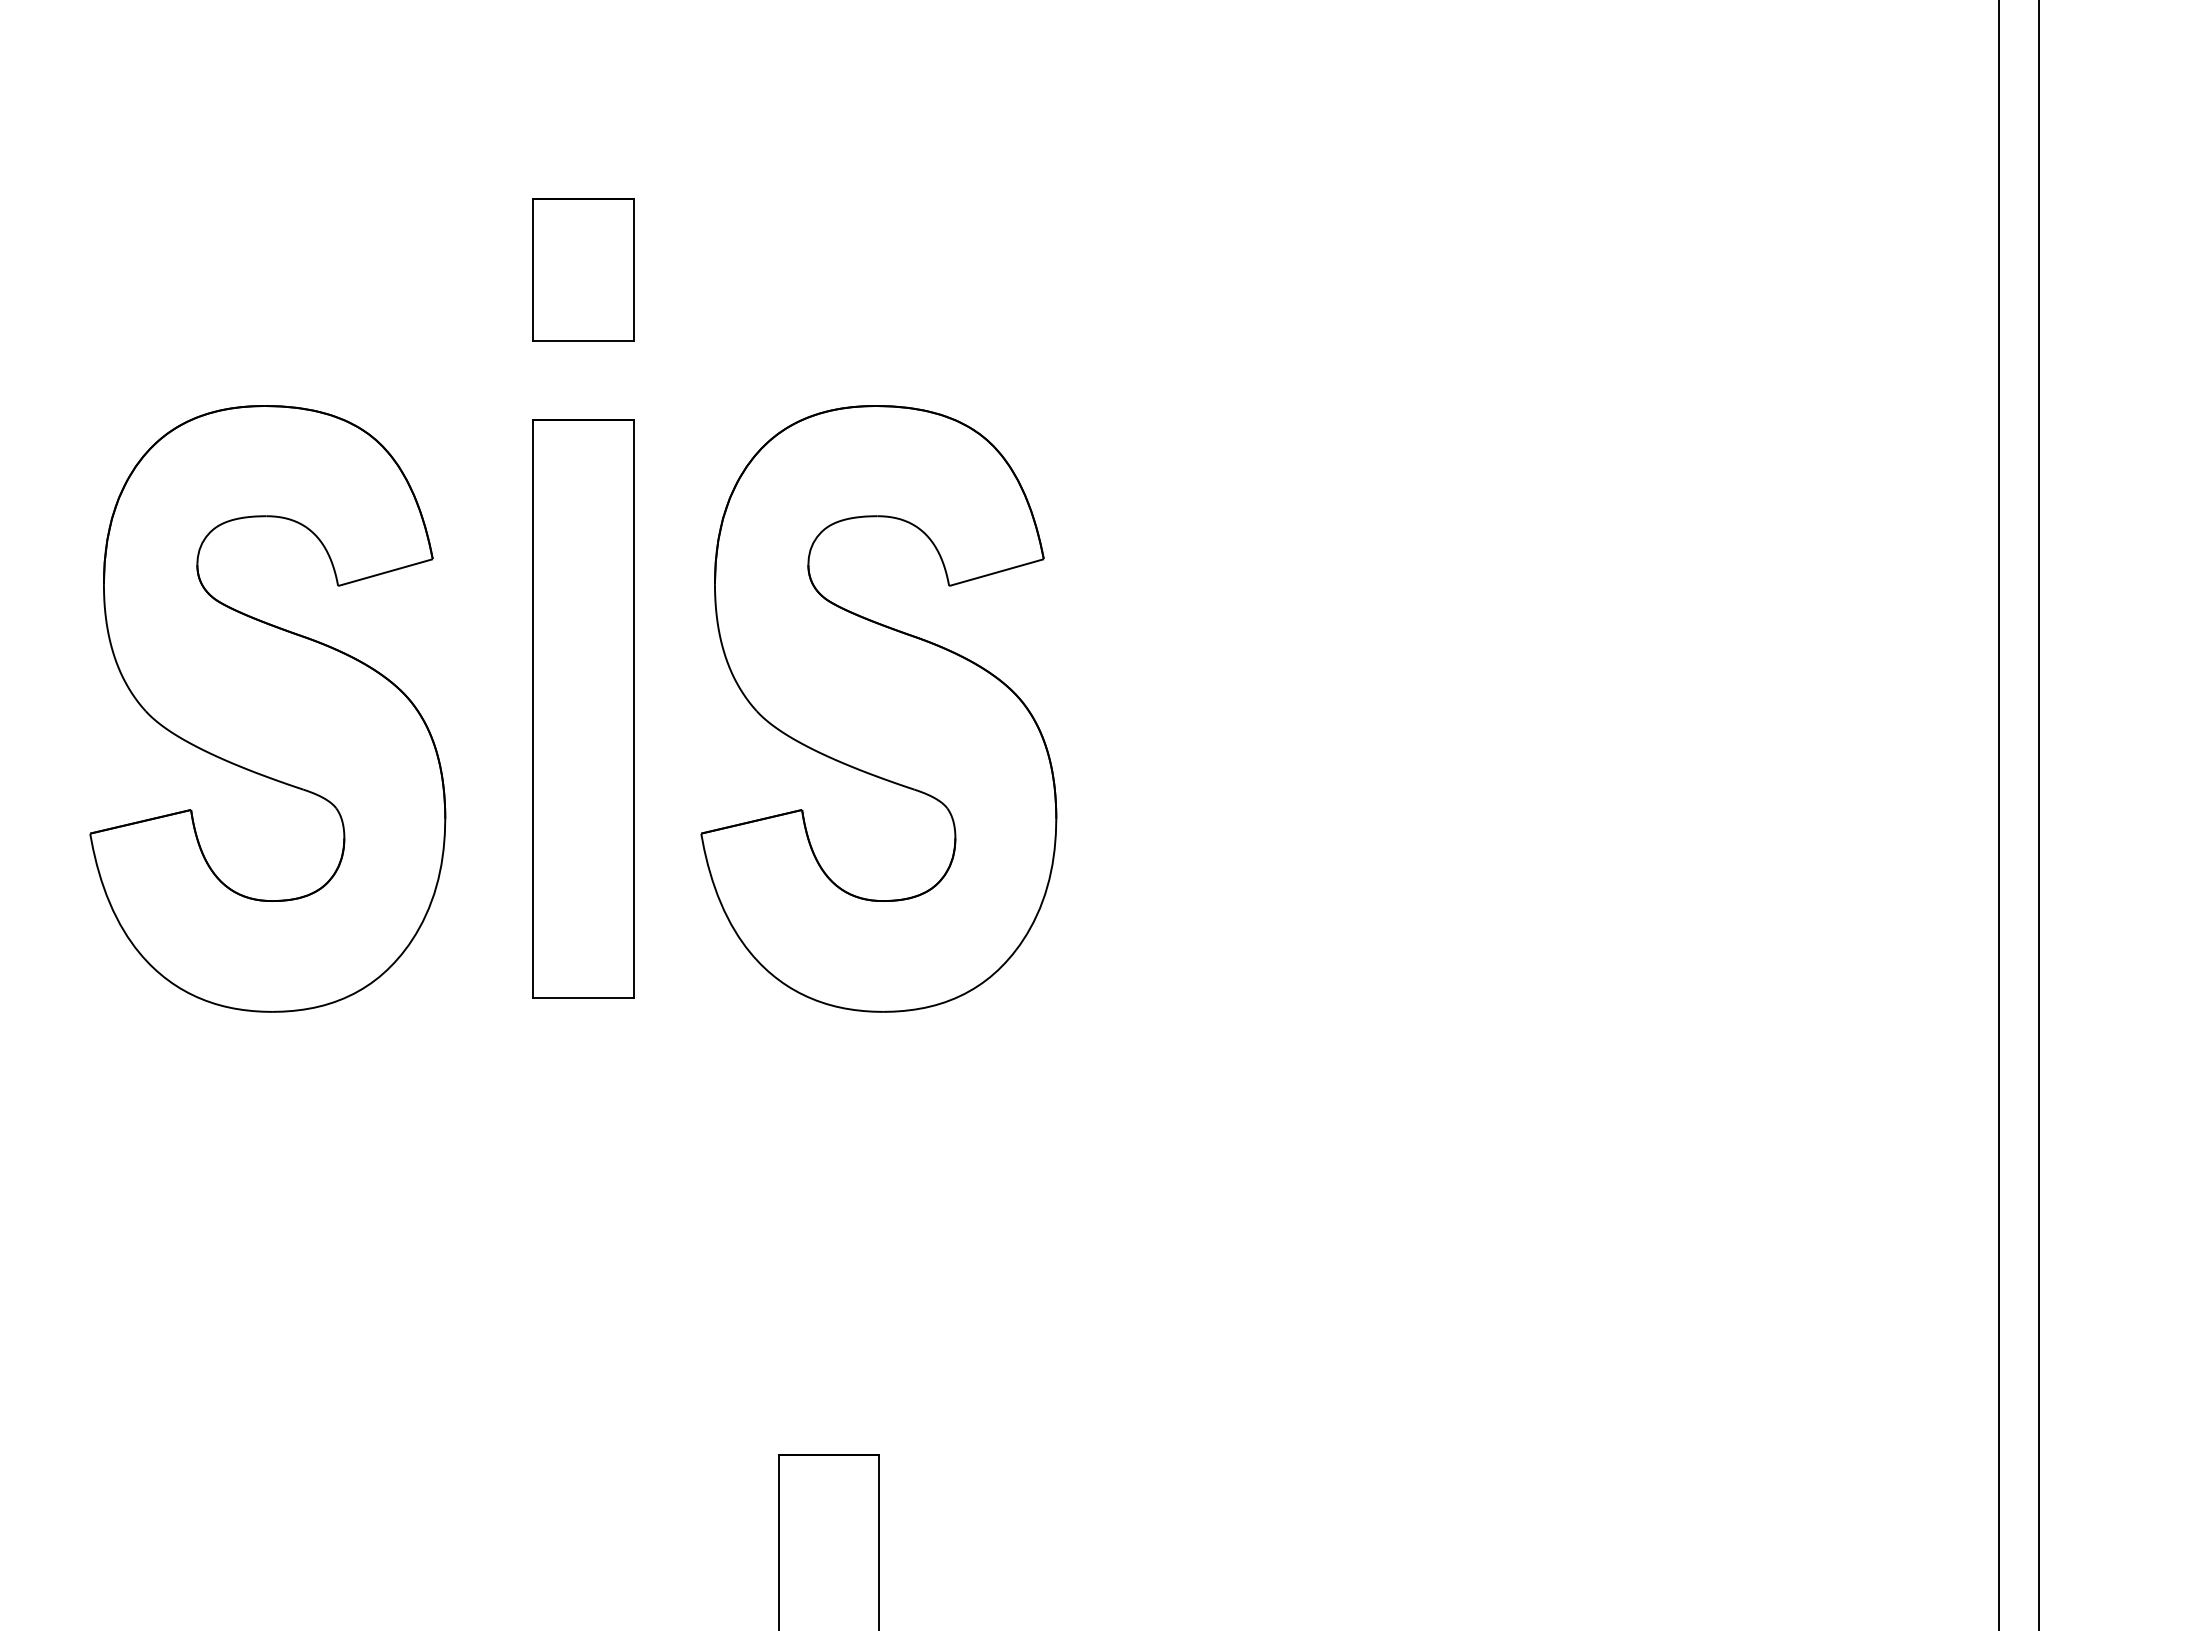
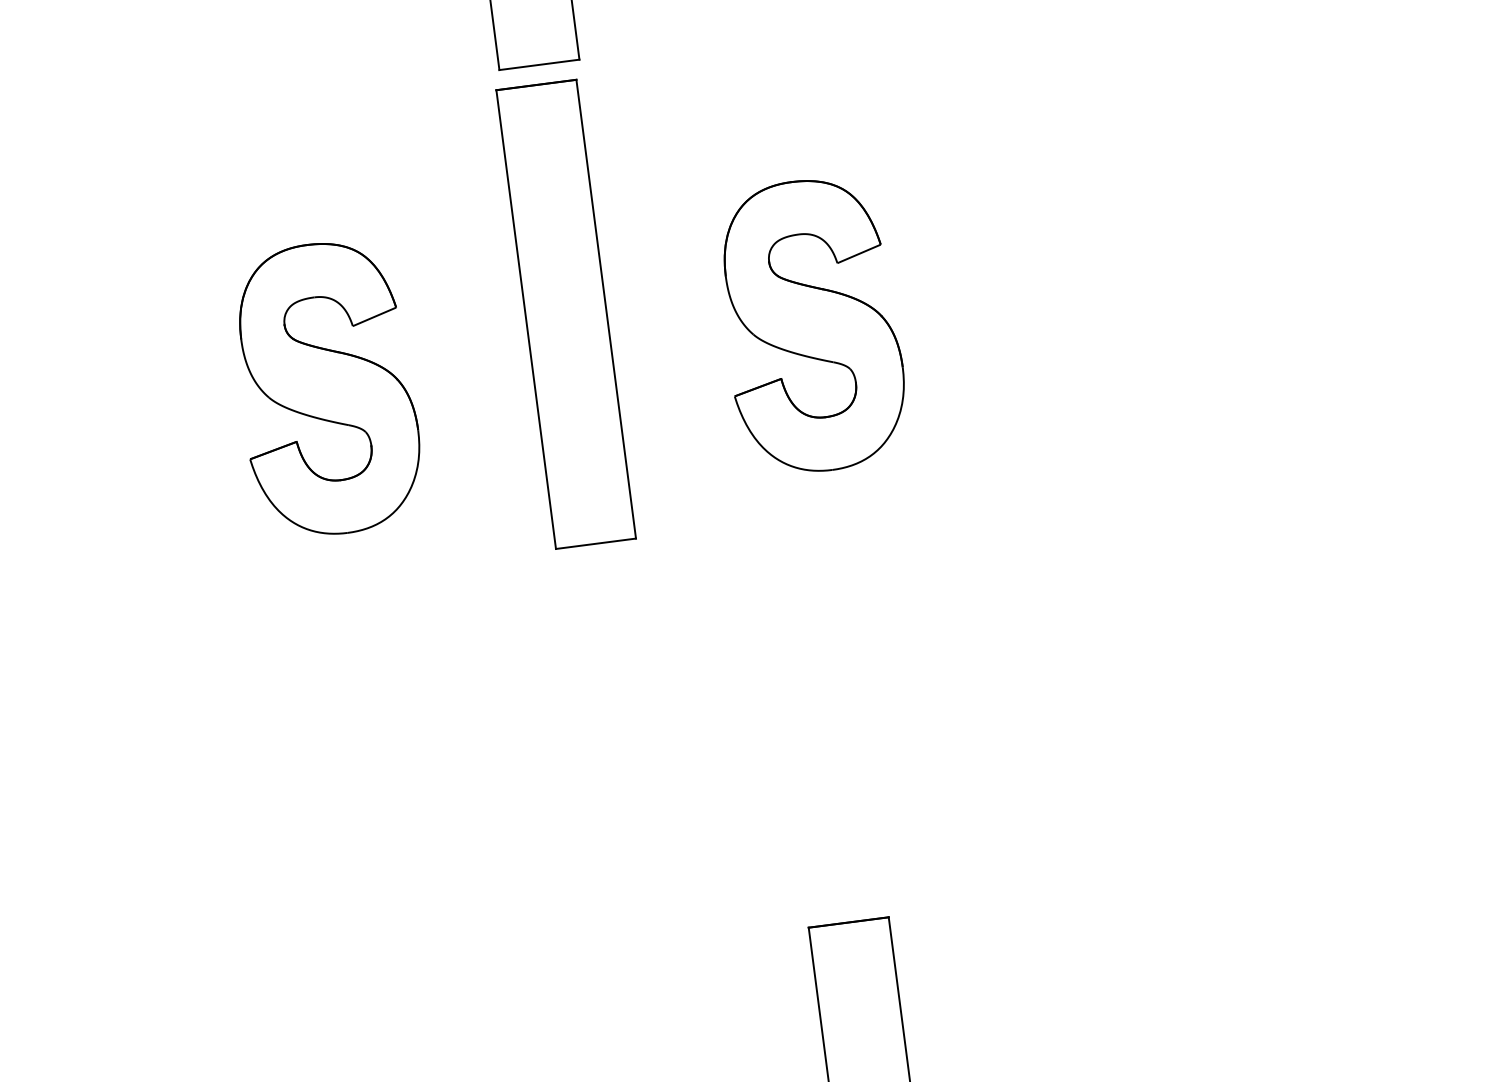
part: (267, 708) -> (326, 388), size x0.6
part: (583, 708) -> (566, 314), moved
part: (878, 708) -> (811, 325), size x0.6

